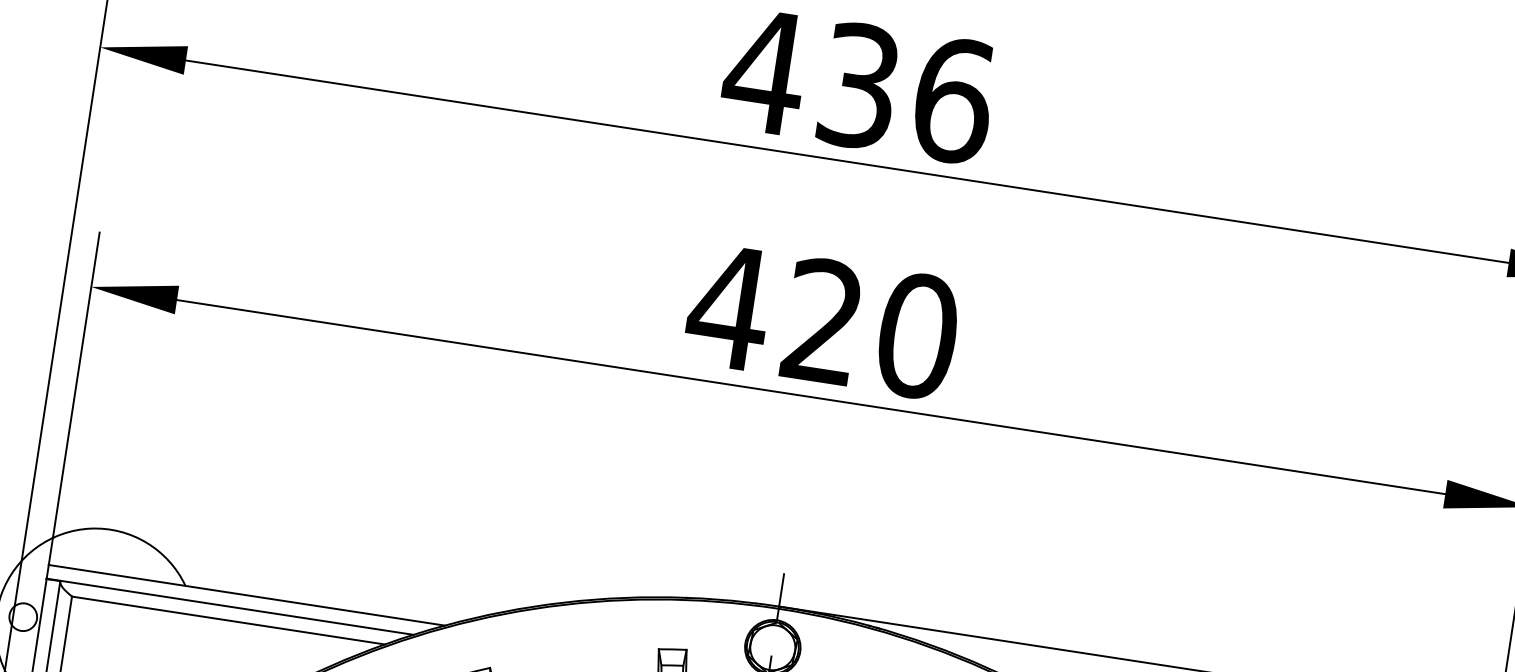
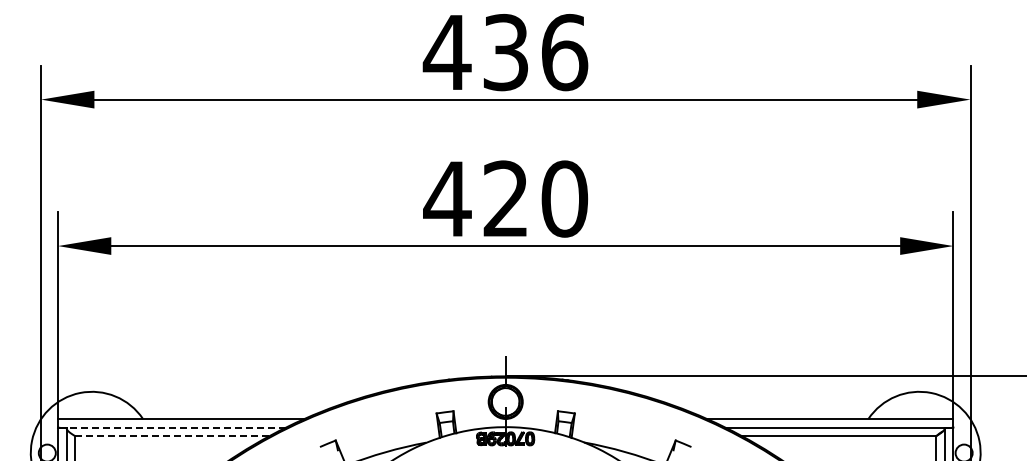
line: (229, 606) -> (171, 427), solid -> dashed
line: (228, 621) -> (172, 436), solid -> dashed

